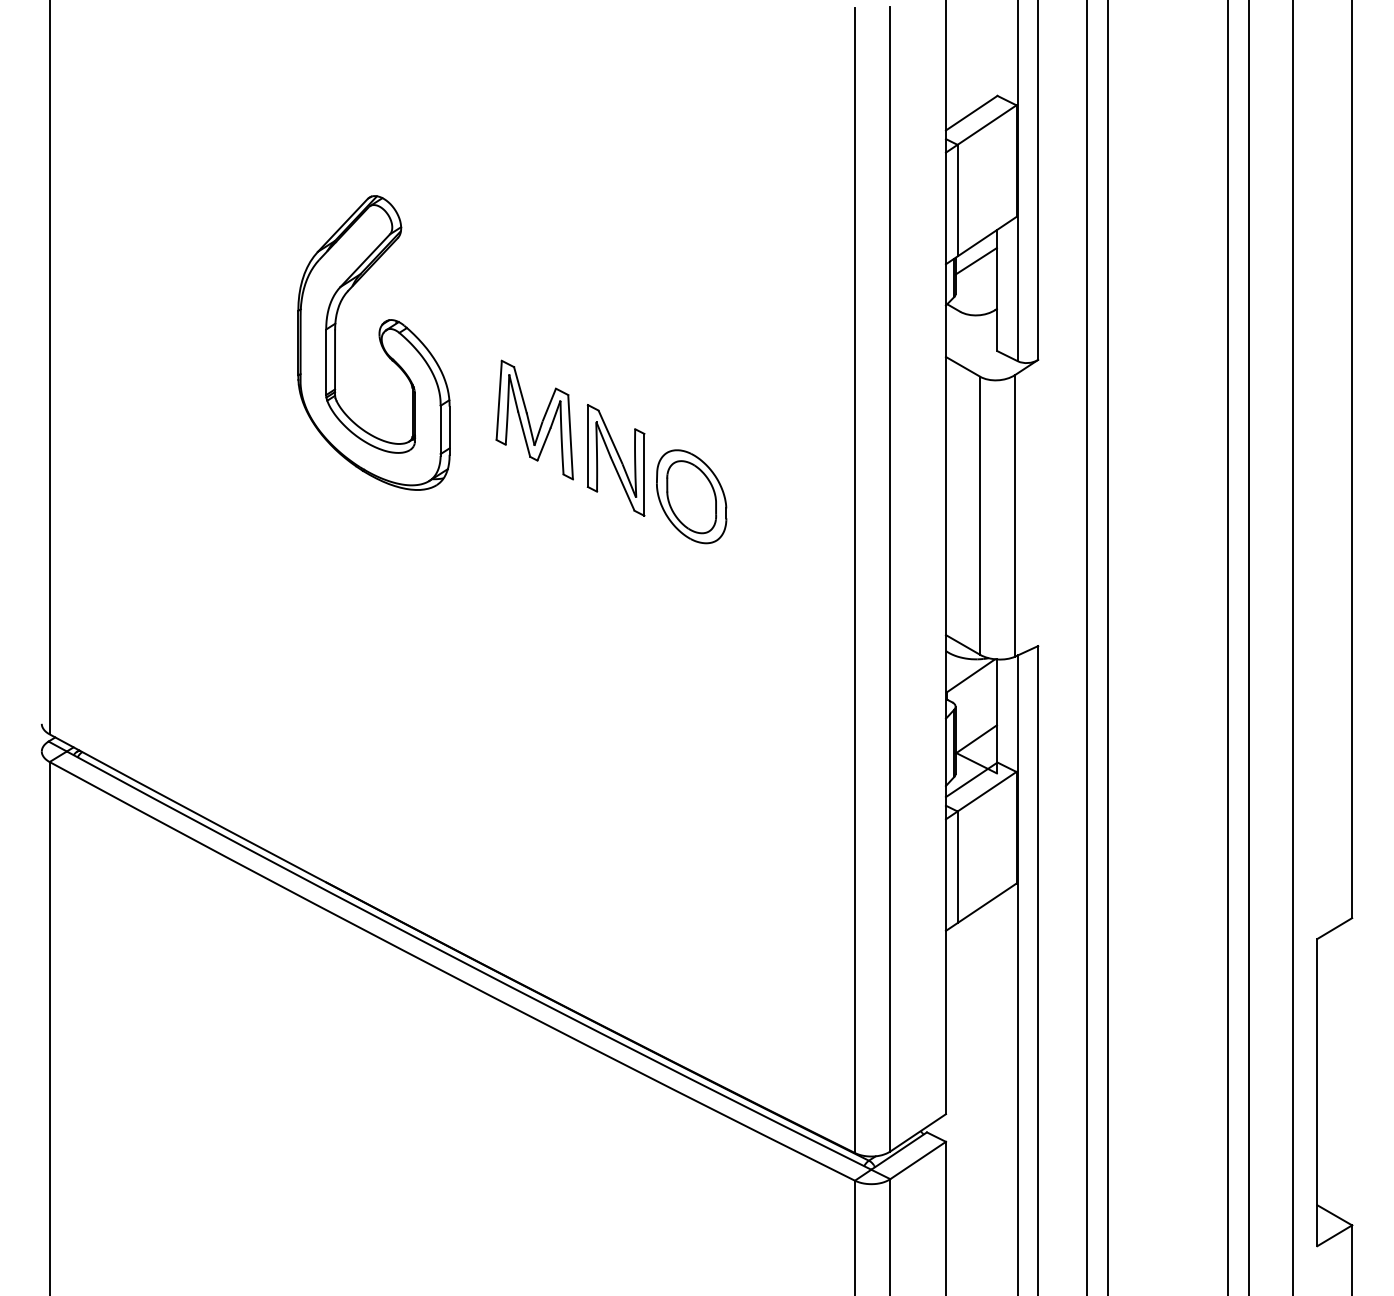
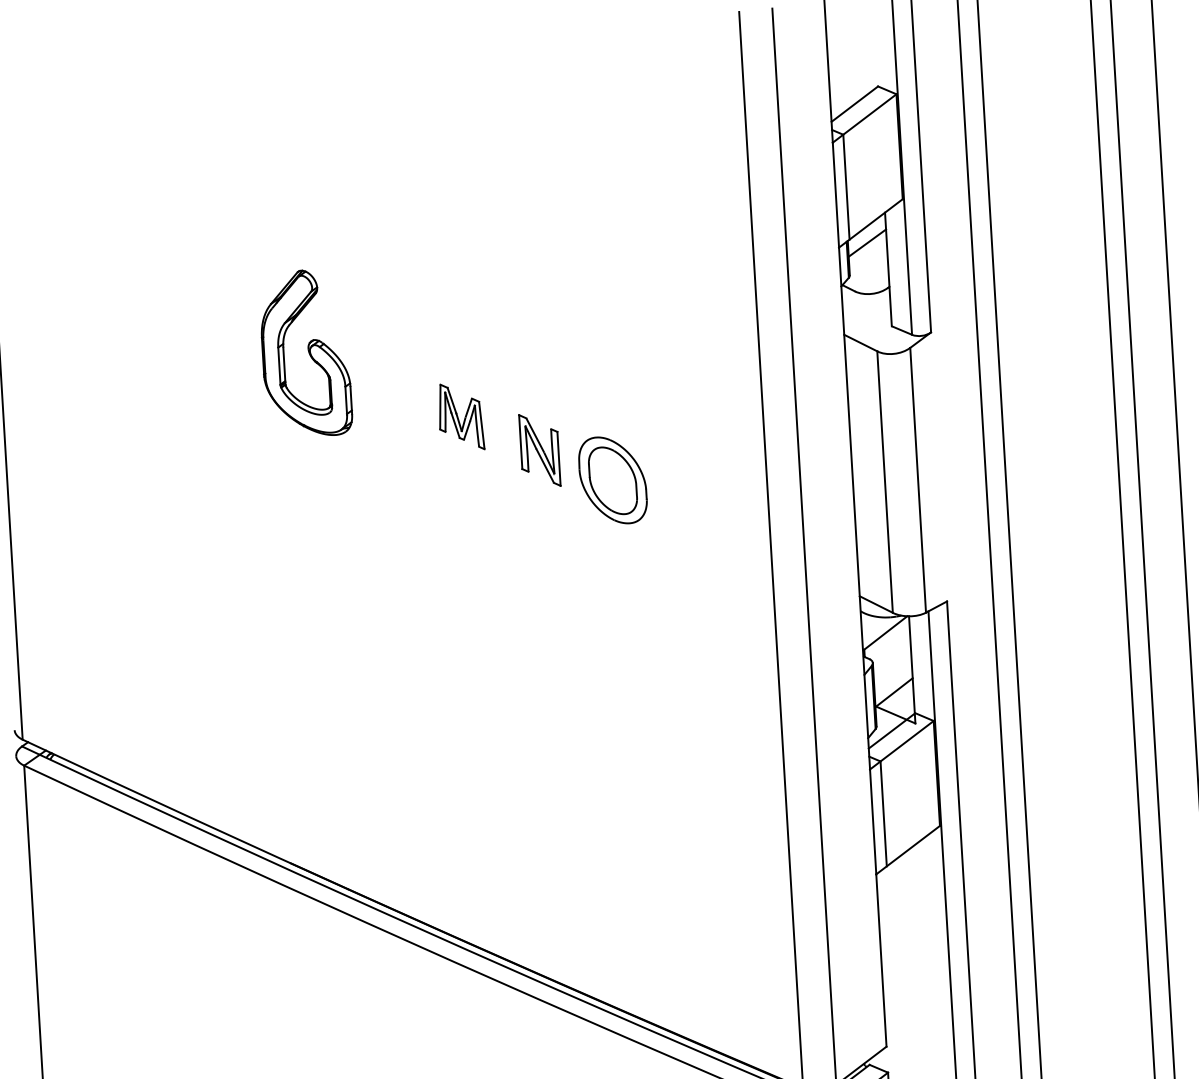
part: (373, 342) -> (305, 353), size x0.6
part: (534, 419) -> (460, 416), size x0.6
part: (615, 460) -> (539, 450), size x0.7

